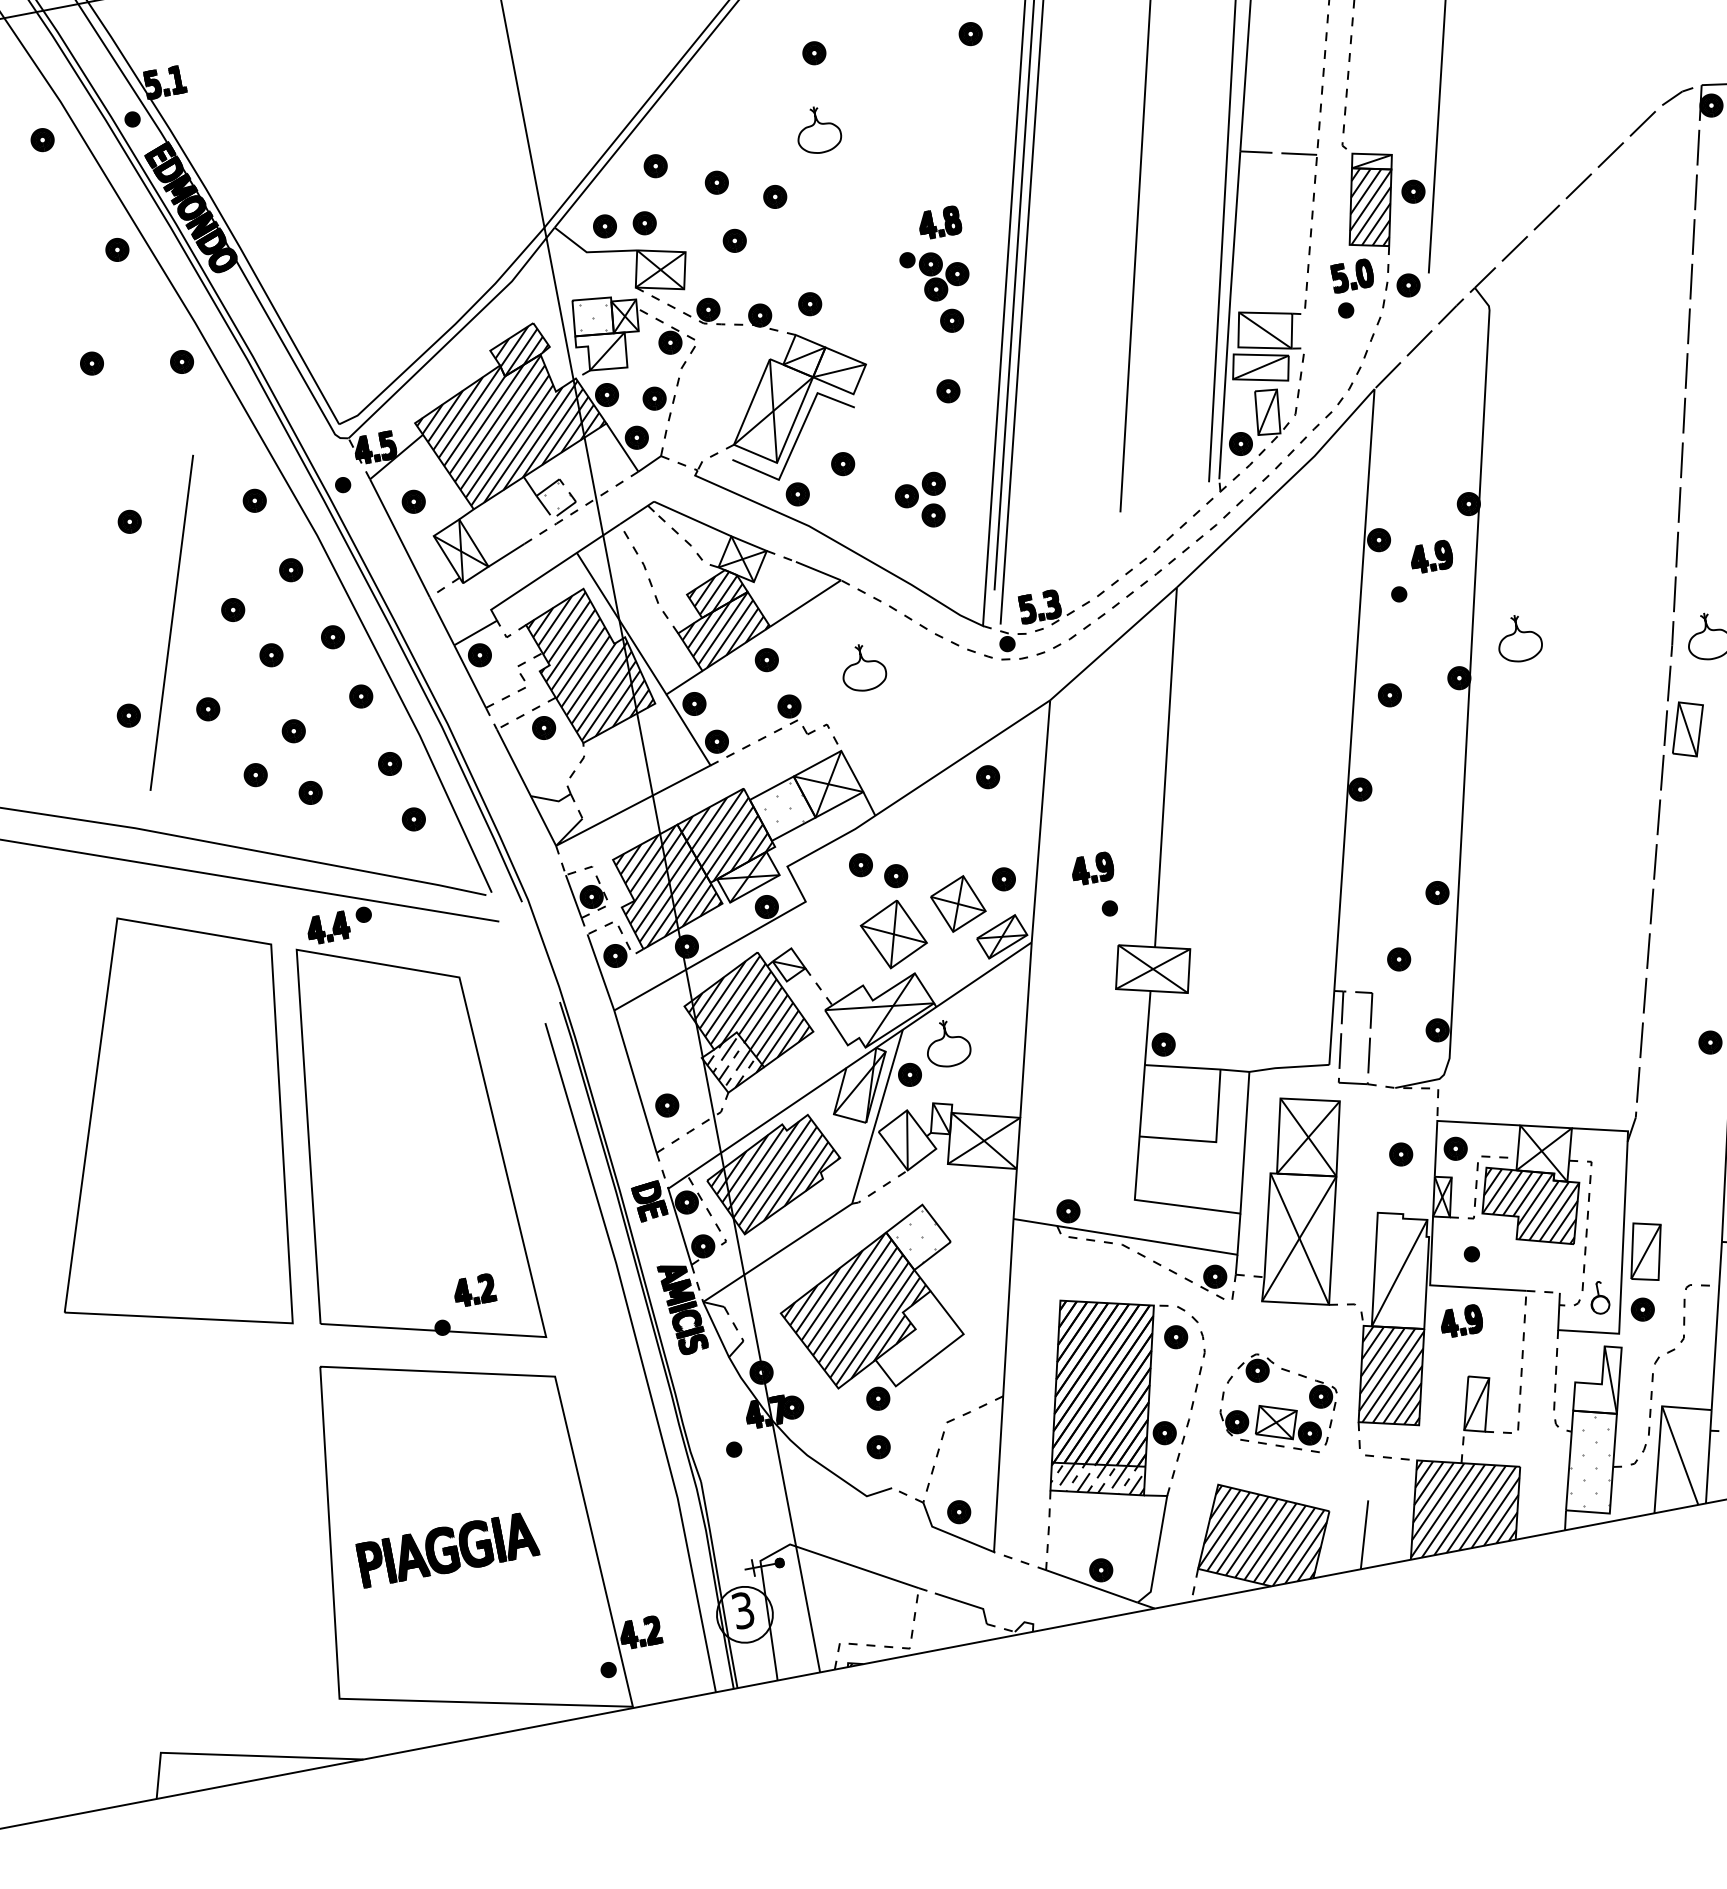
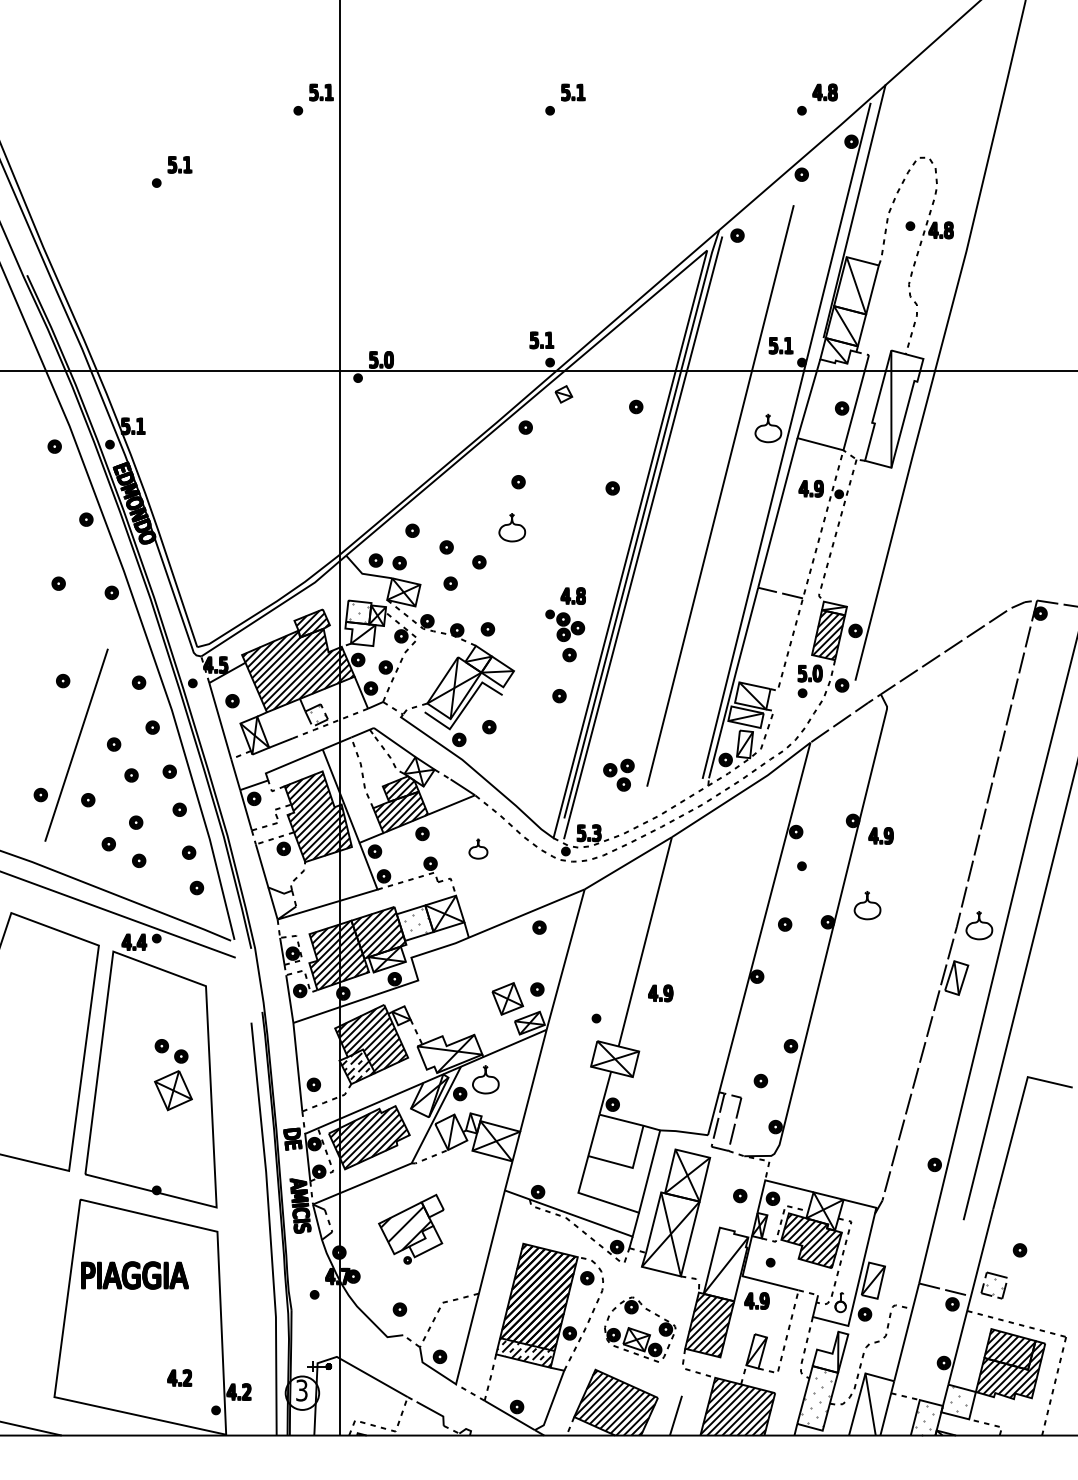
part: (921, 500) -> (618, 774), moved
text: (1430, 556) -> (880, 835), moved
part: (863, 666) -> (478, 848), size x0.7
text: (1092, 869) -> (660, 993), moved
part: (889, 909) -> (173, 1075), moved
text: (473, 1289) -> (179, 1377), moved
part: (872, 1312) -> (411, 1229), size x0.6
text: (447, 1549) -> (134, 1275), moved

